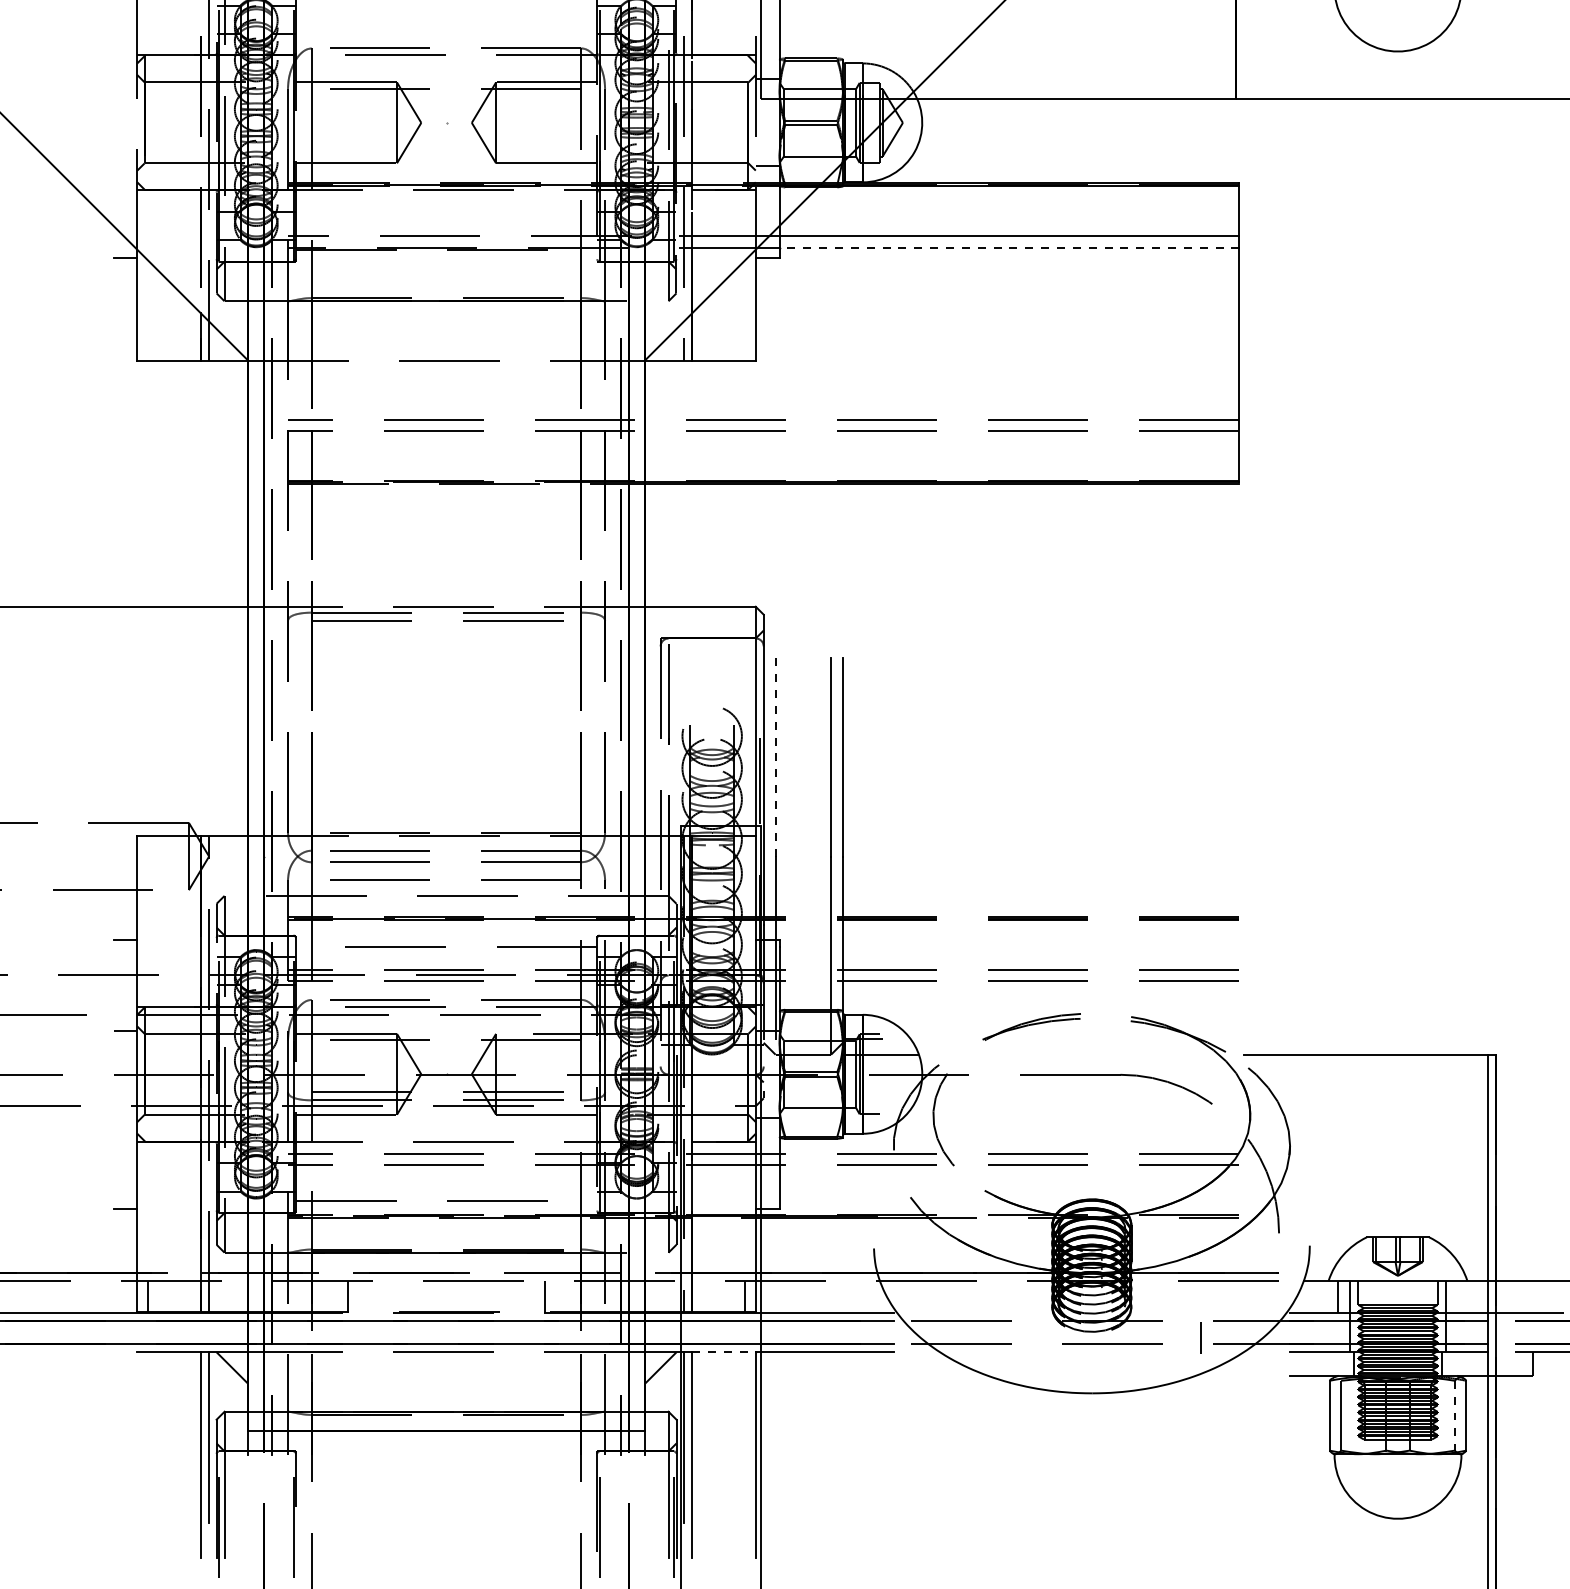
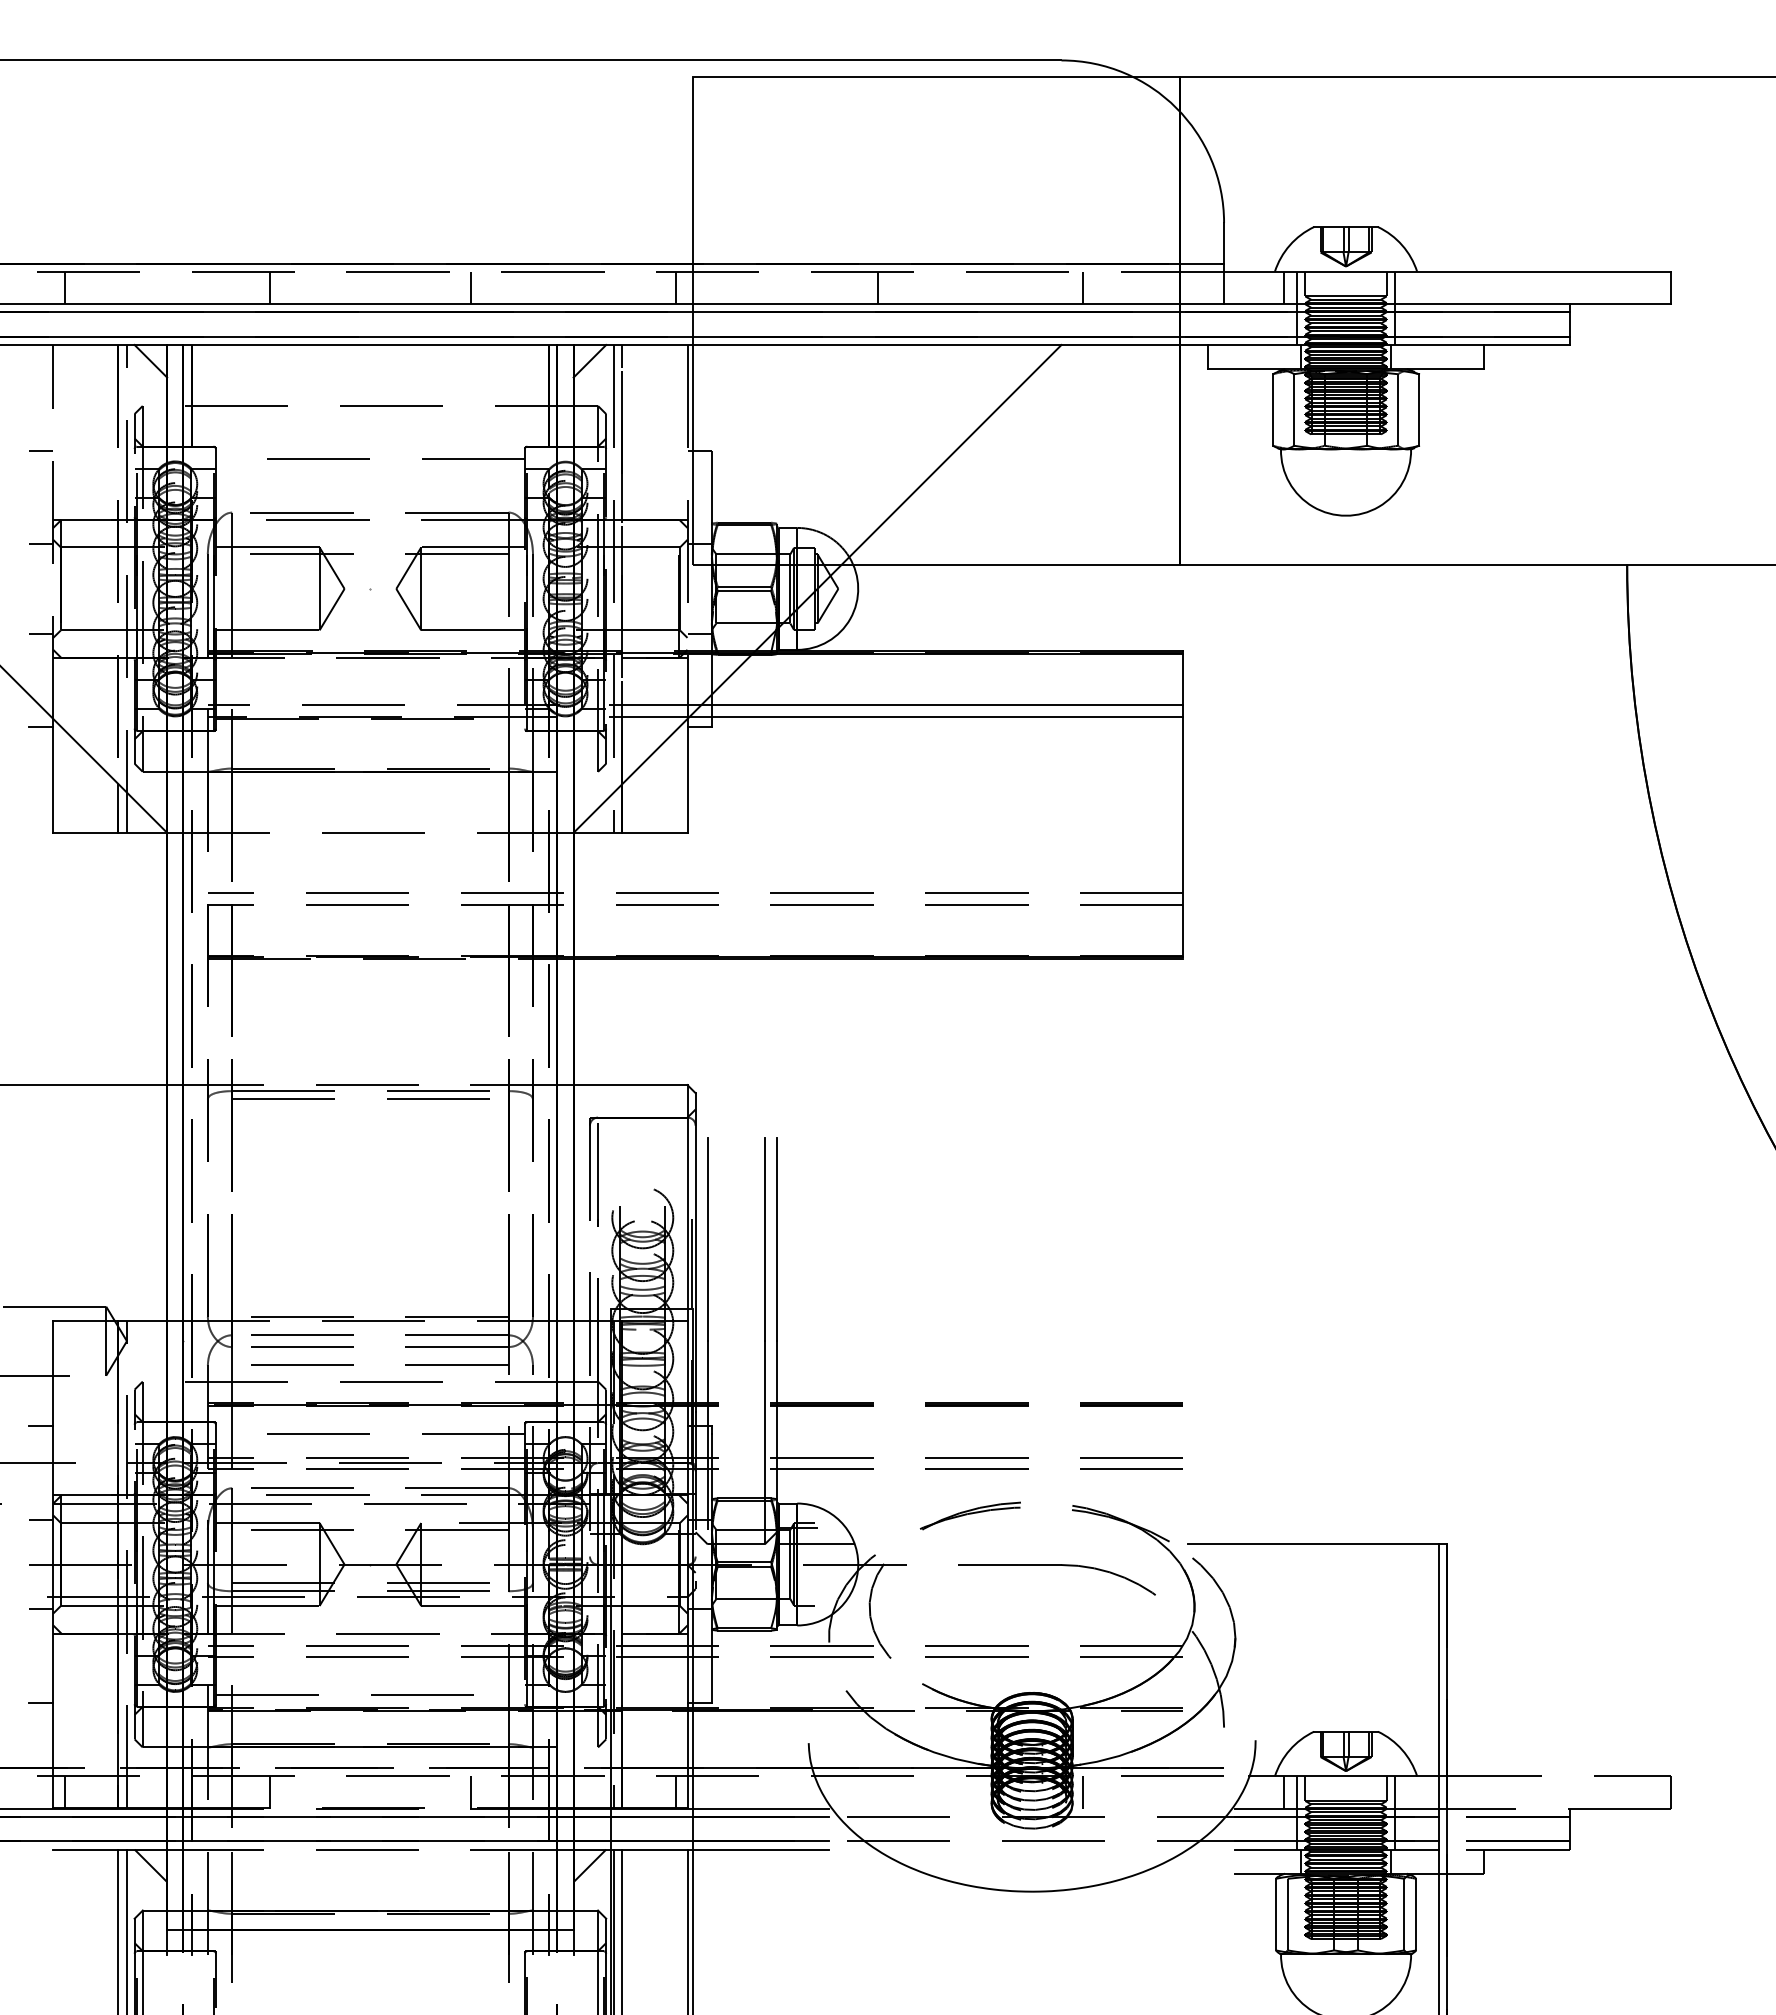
line: (124, 79) -> (40, 544), added
line: (124, 166) -> (40, 633), added
line: (1009, 247) -> (947, 716), dashed -> solid
line: (775, 757) -> (707, 1239), dashed -> solid
line: (124, 1118) -> (40, 1609), added
line: (1200, 1337) -> (1082, 1792), moved
line: (724, 1352) -> (655, 1849), dashed -> solid
line: (1454, 1415) -> (1404, 1914), dashed -> solid

